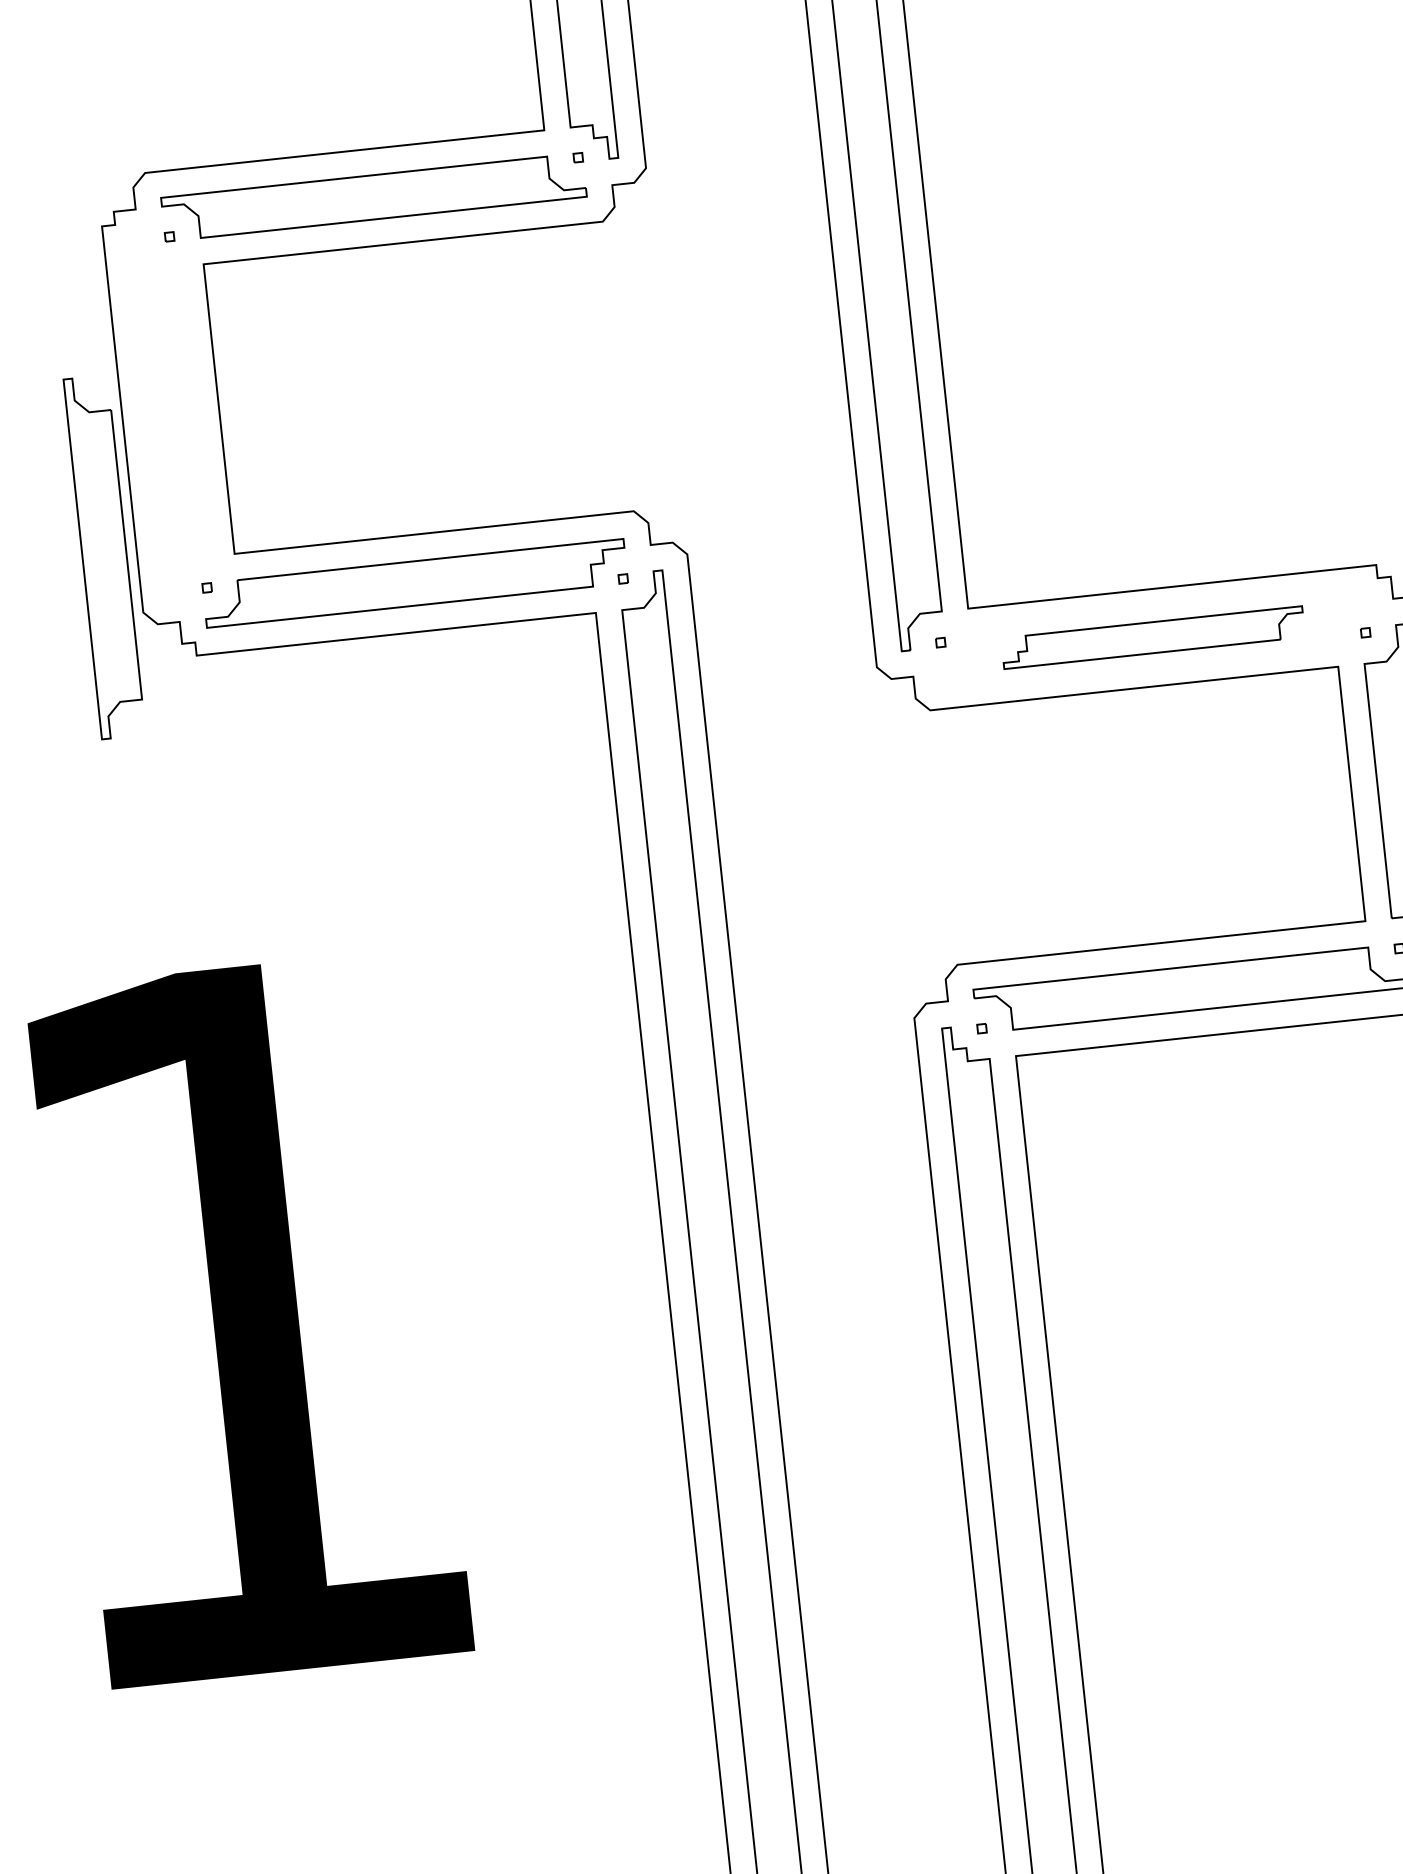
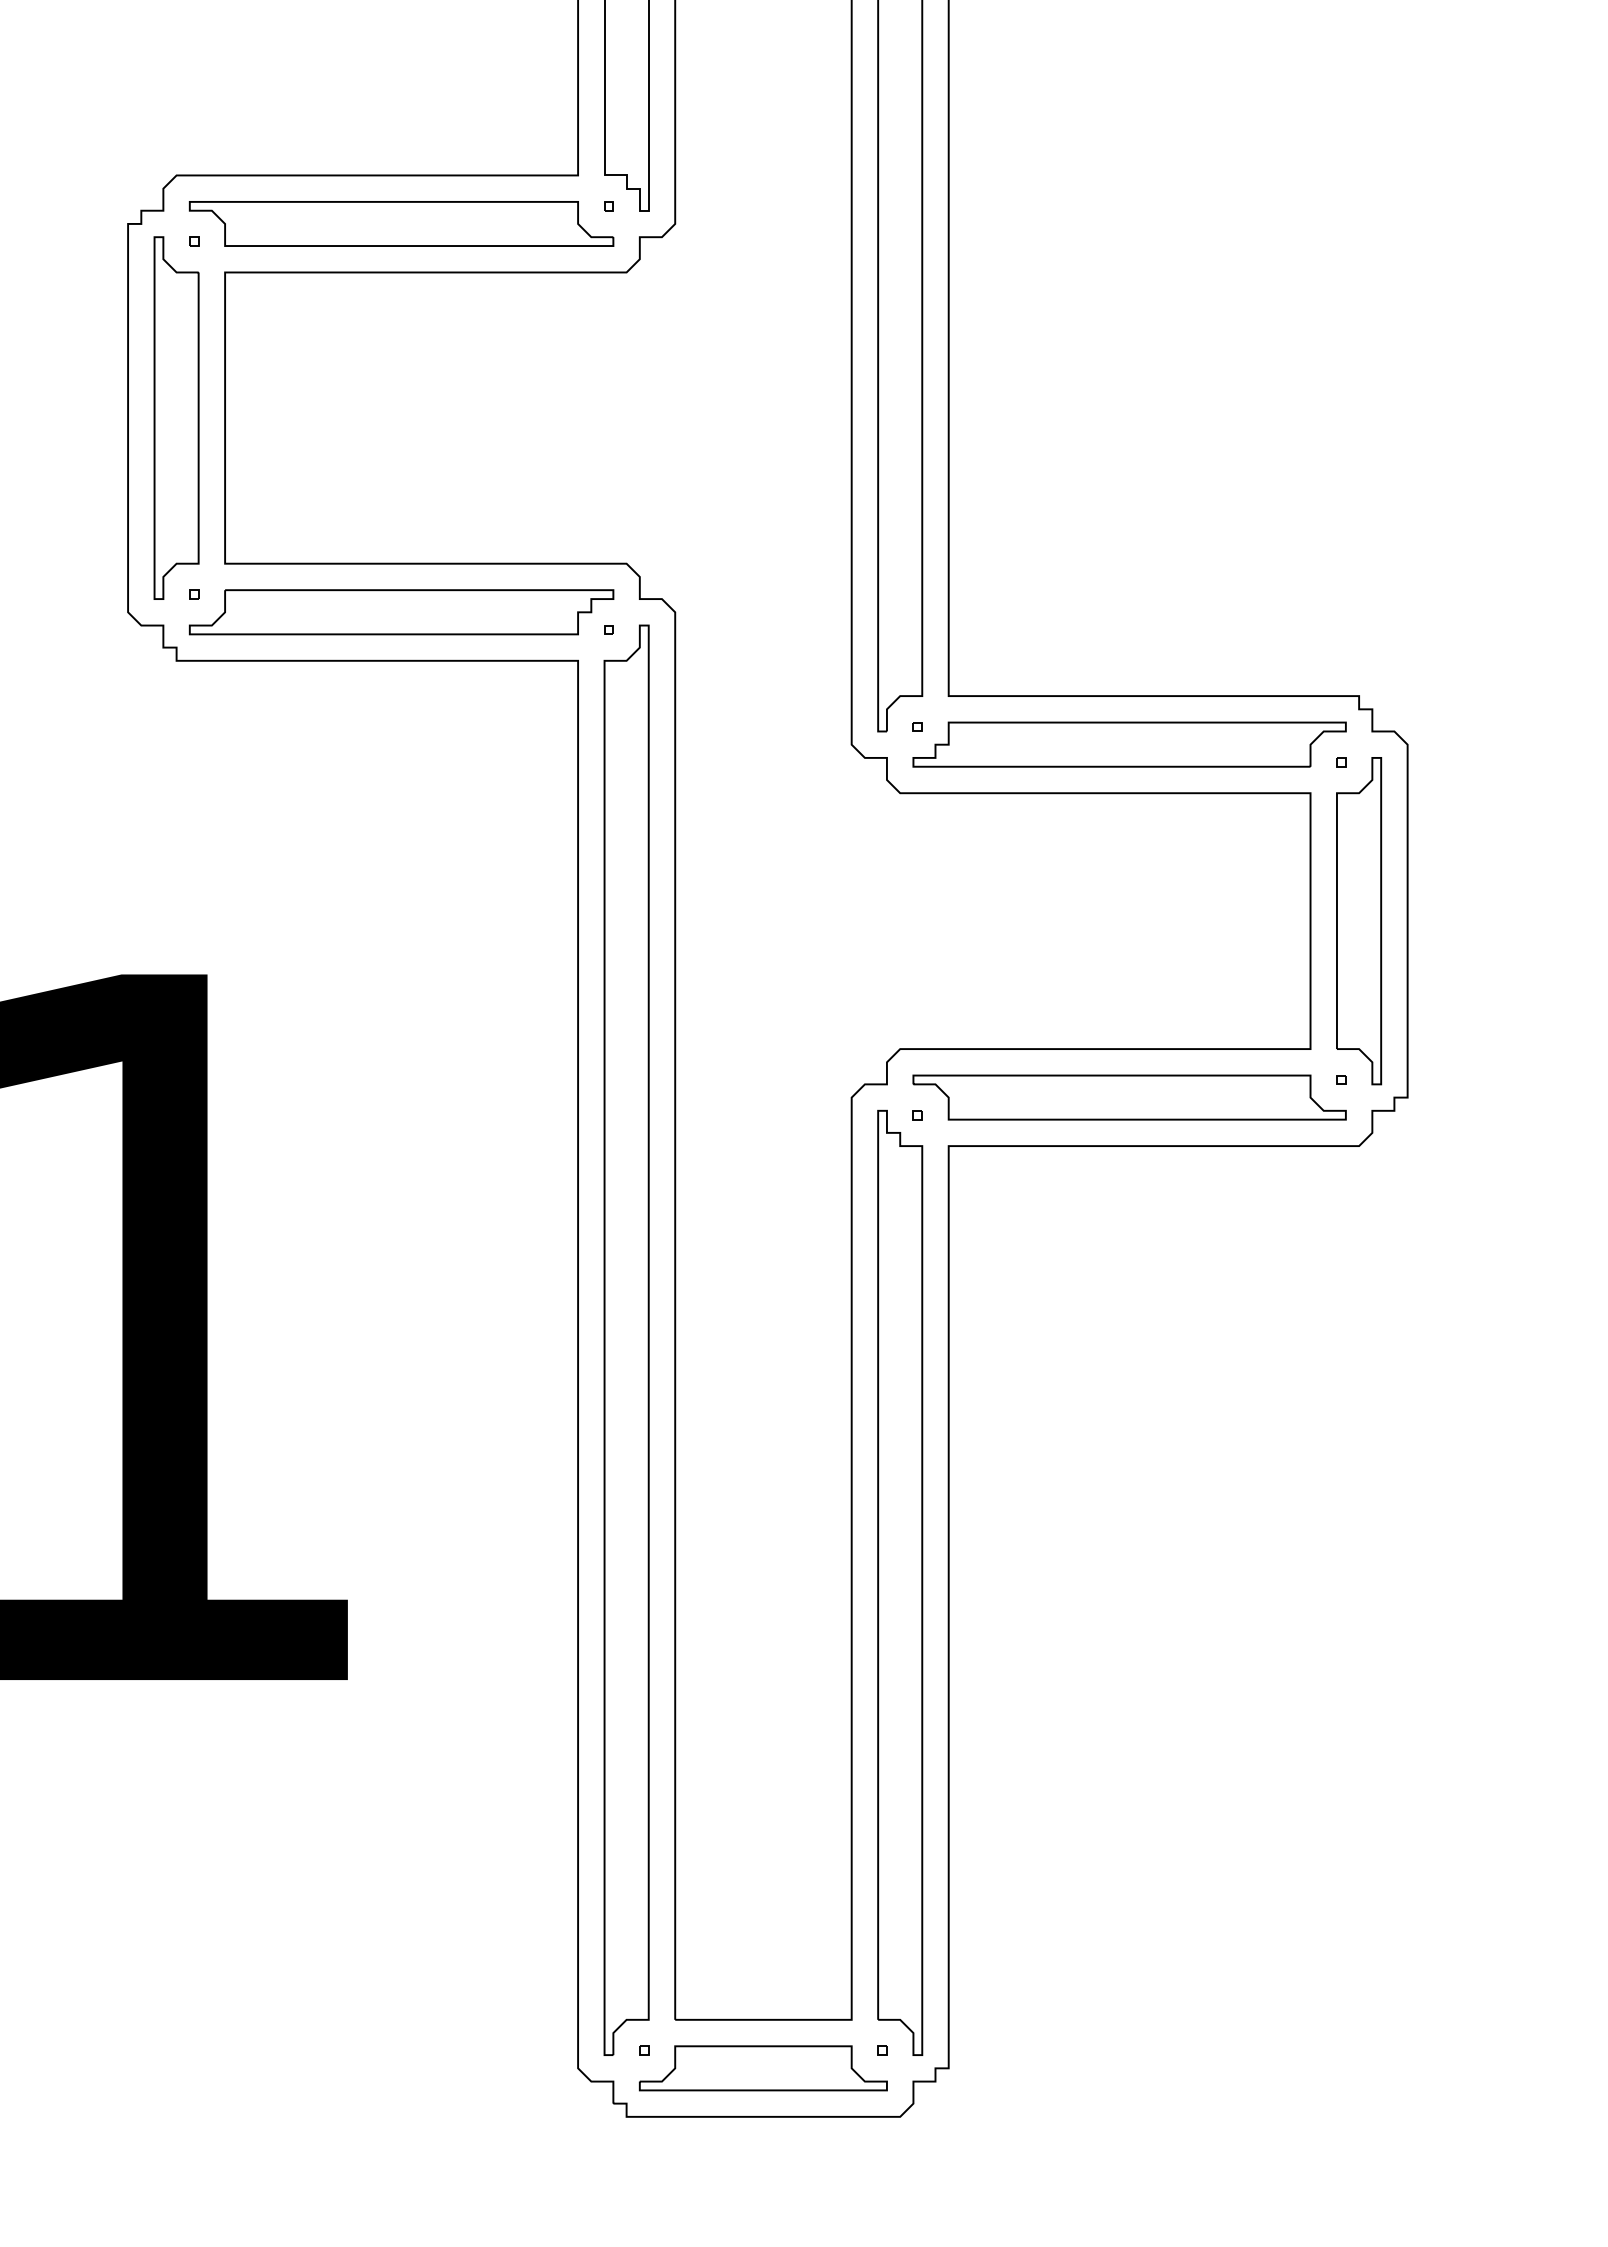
part: (104, 556) -> (176, 417), moved
part: (1153, 637) -> (1129, 744), size x1.43

